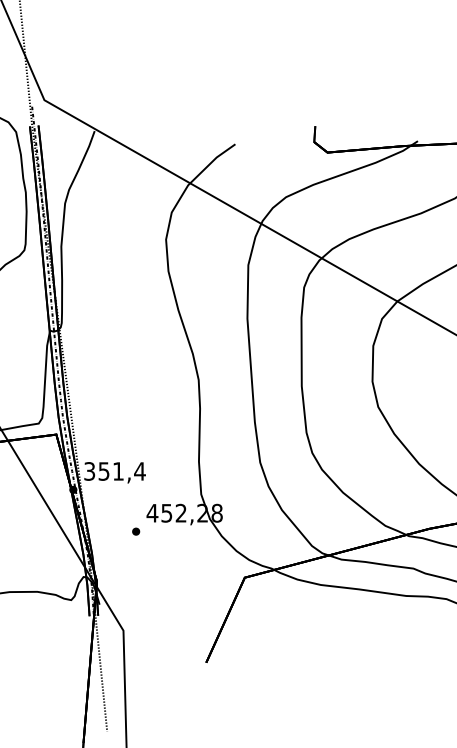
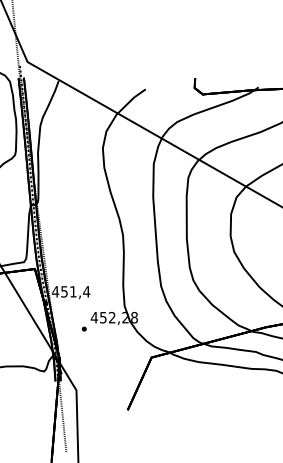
text: (89, 470) -> (55, 291), 351,4 -> 451,4

